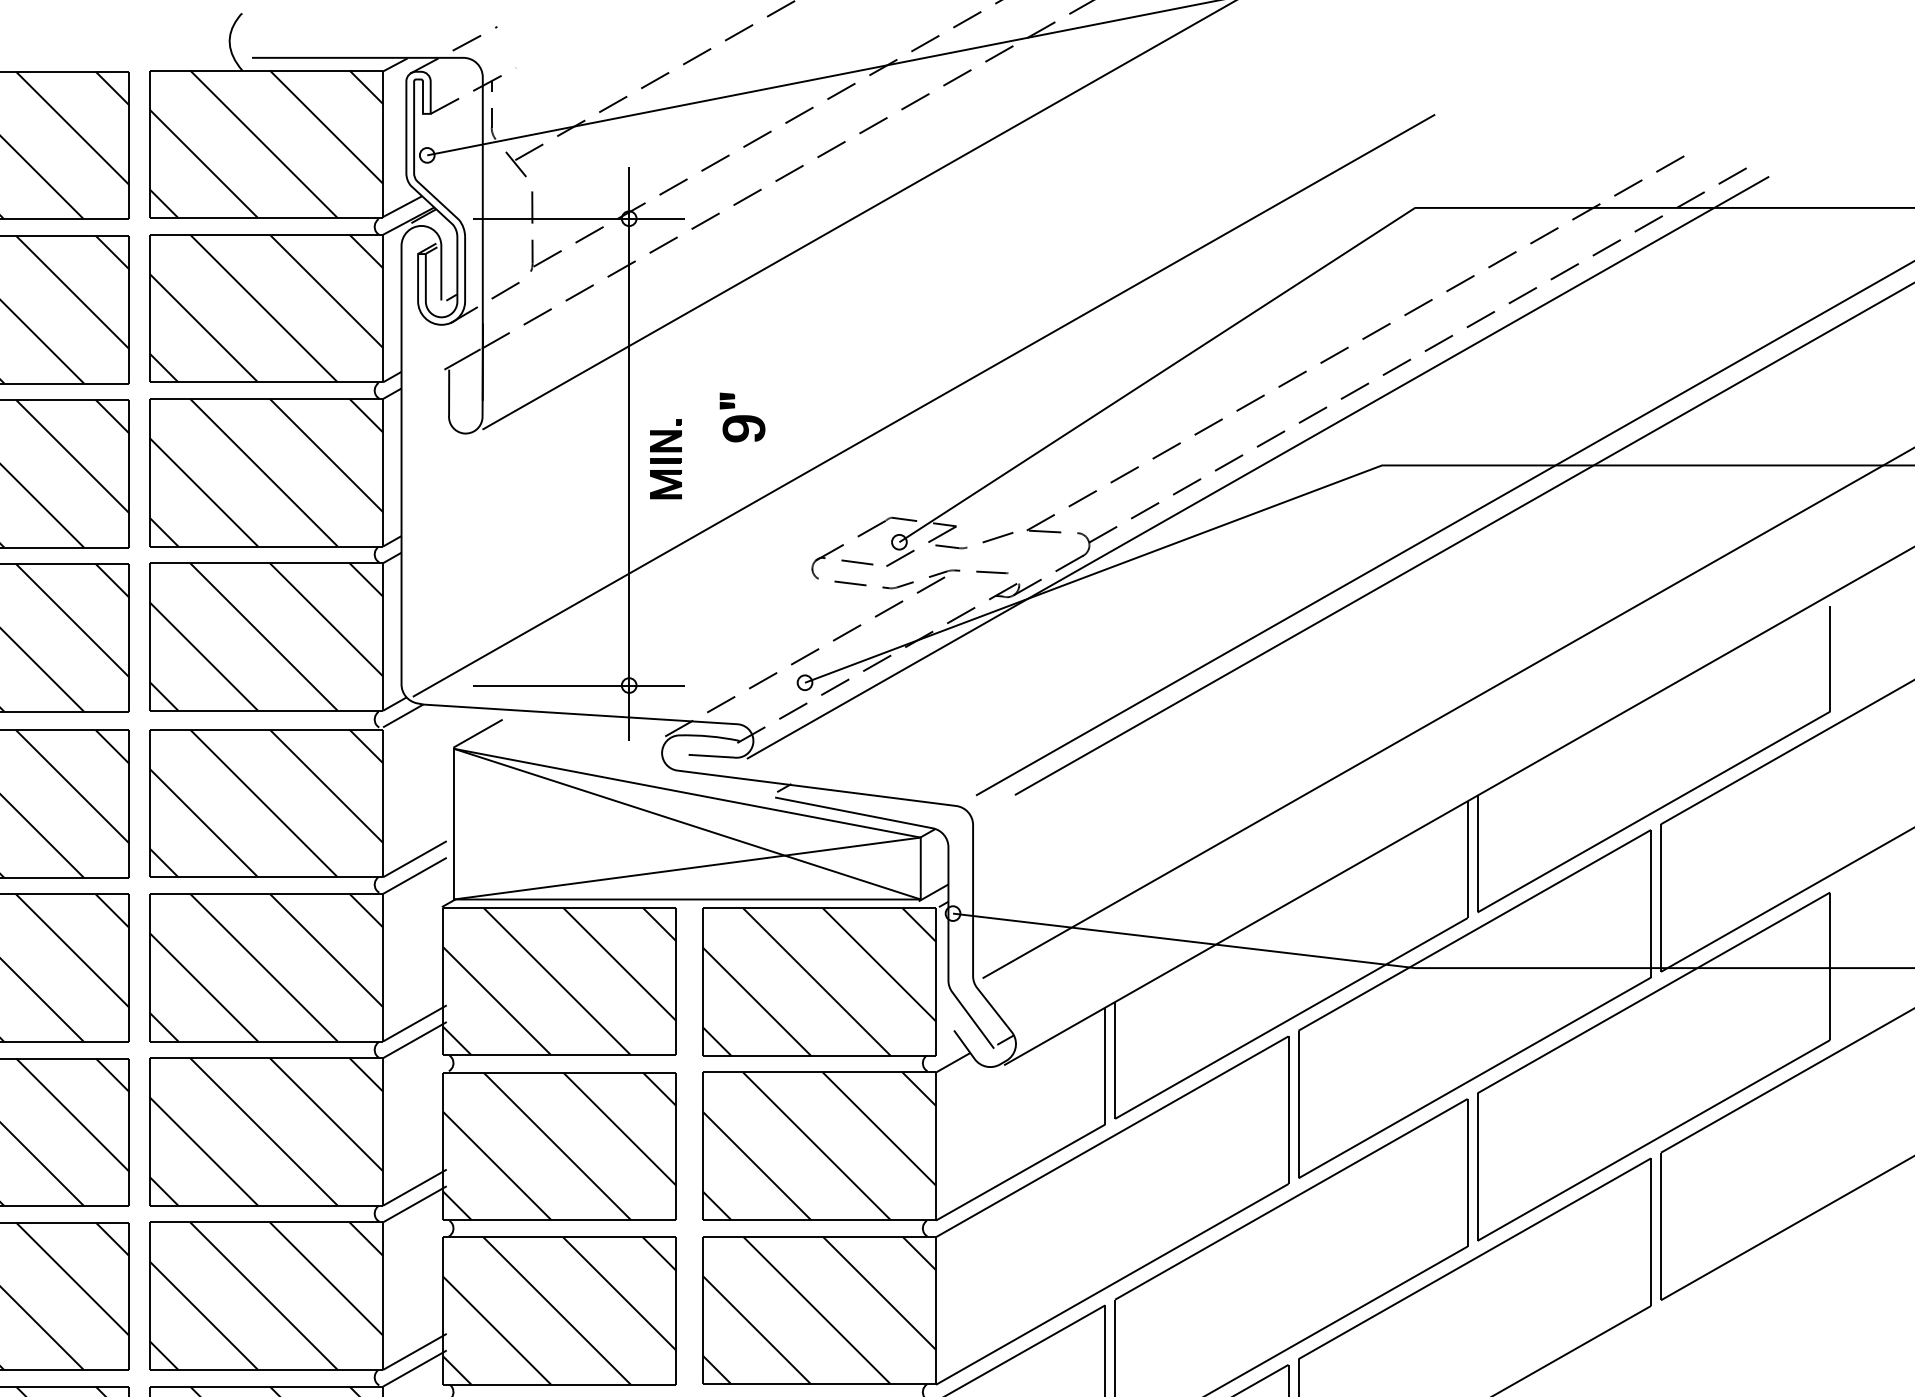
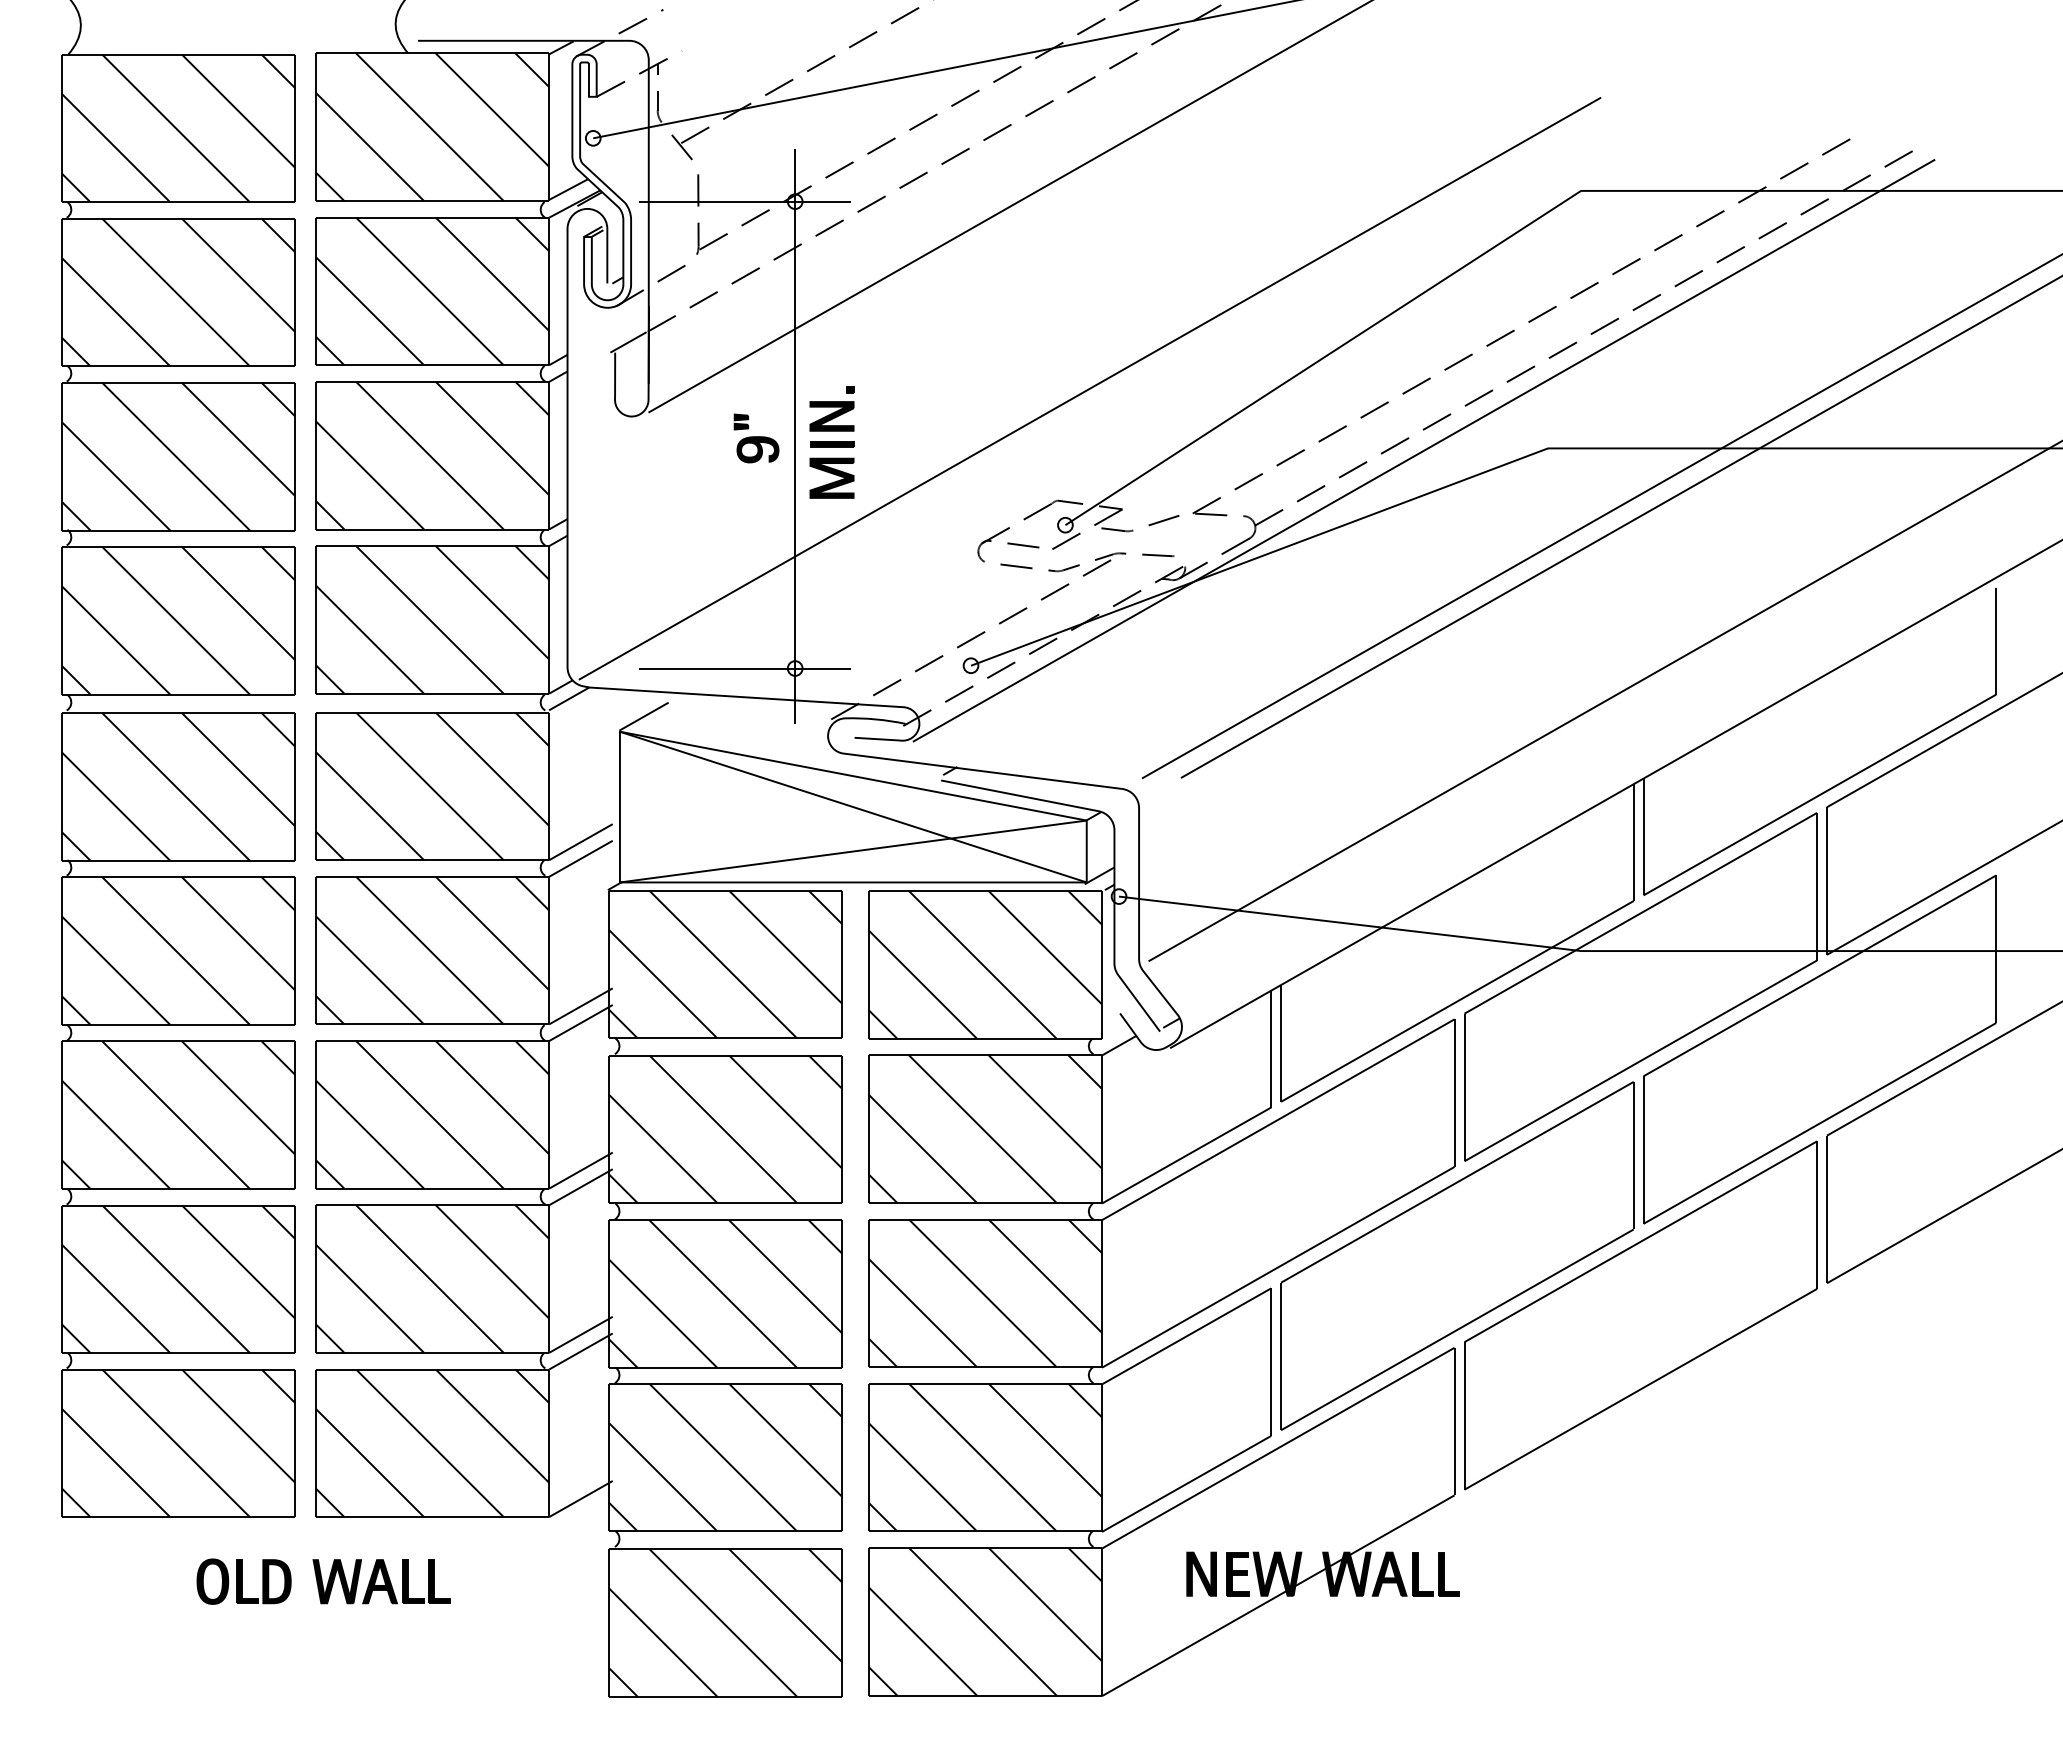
part: (742, 417) -> (756, 438), moved
part: (665, 459) -> (831, 442), size x1.43

